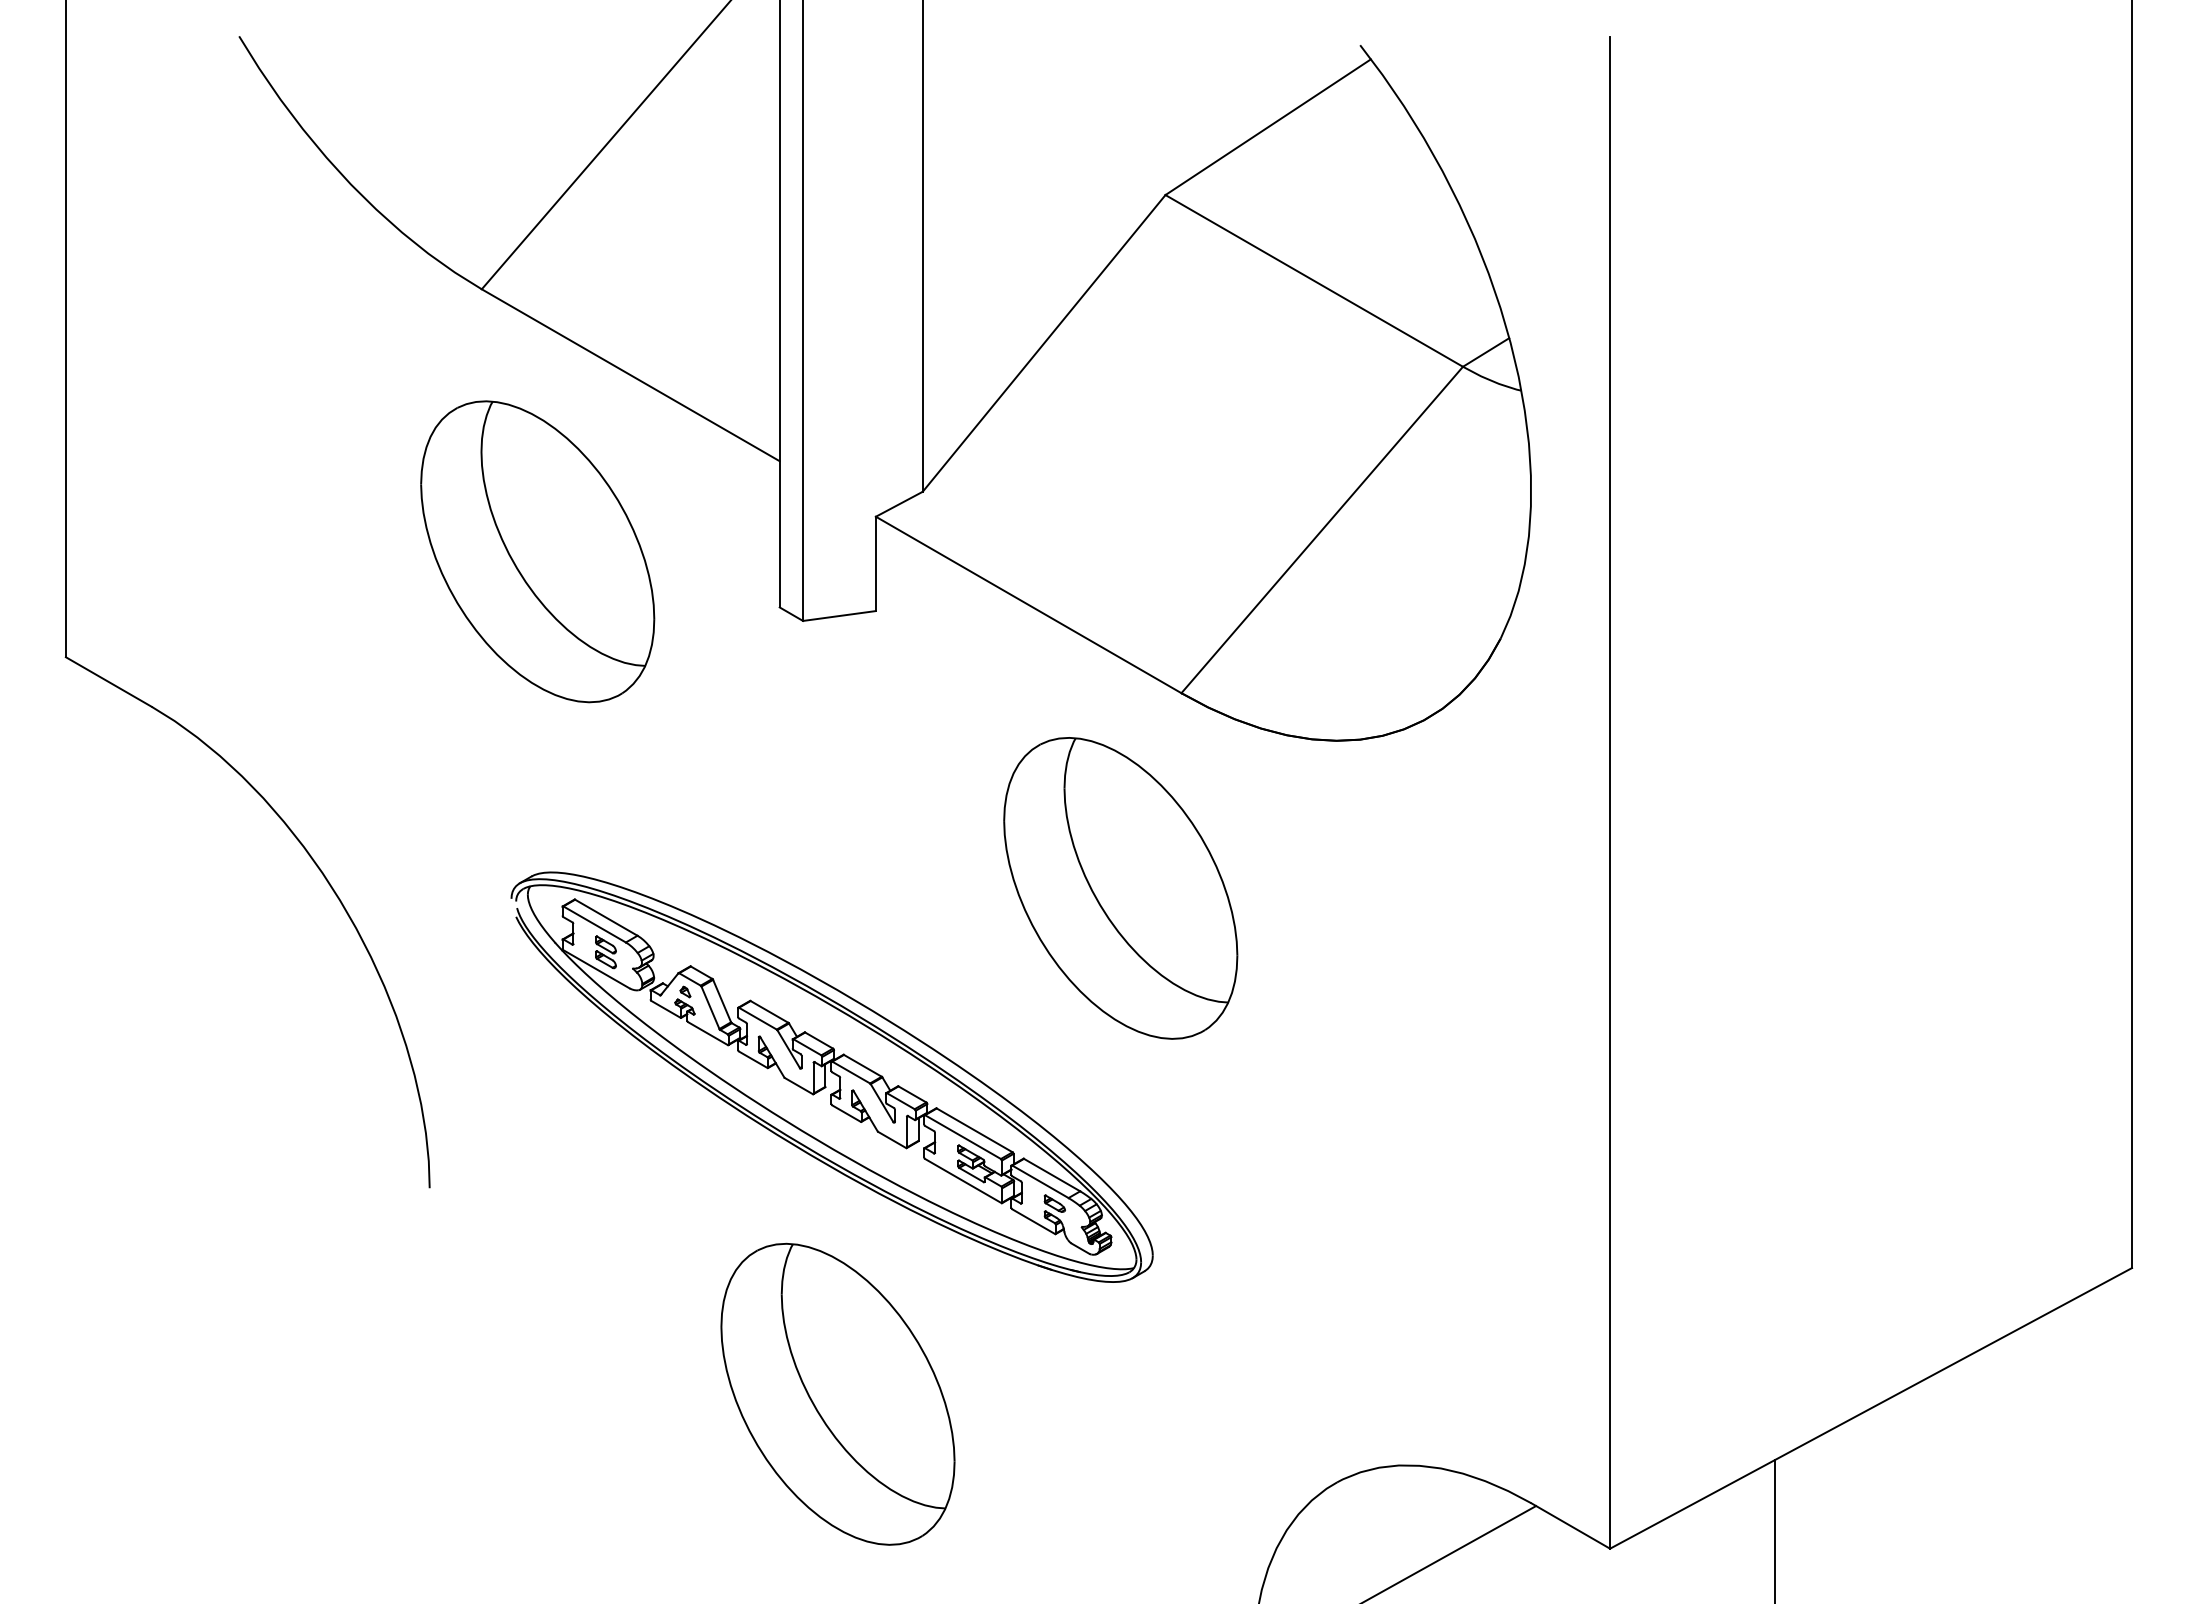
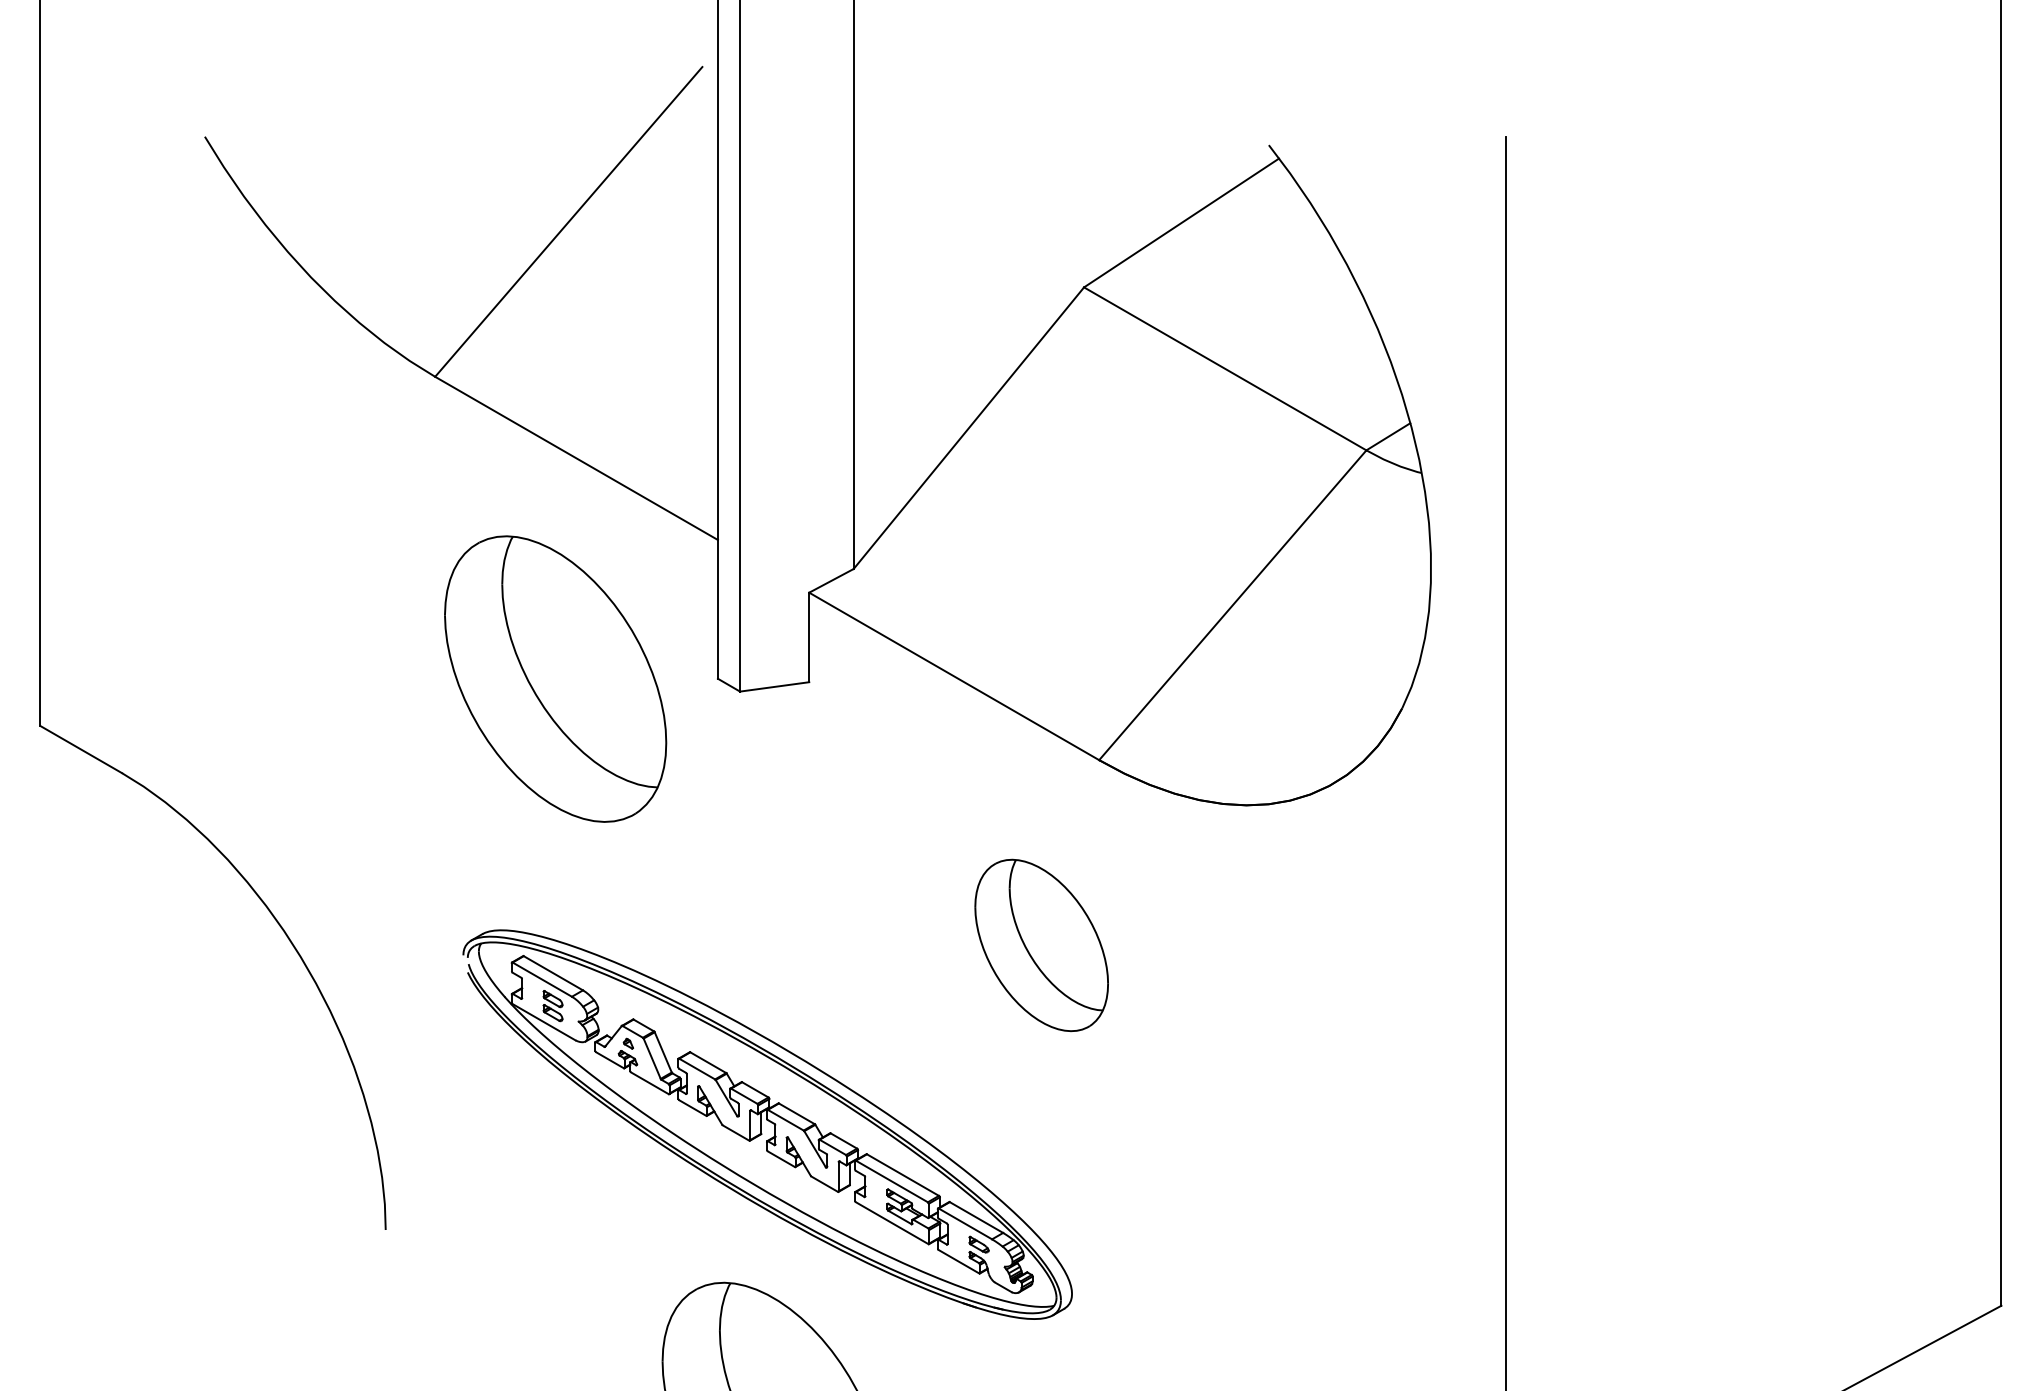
part: (537, 551) -> (555, 678), moved
part: (1120, 888) -> (1041, 945), size x0.6

